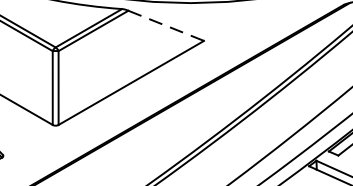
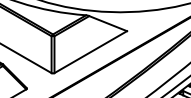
line: (166, 25) -> (108, 23), dashed -> solid

